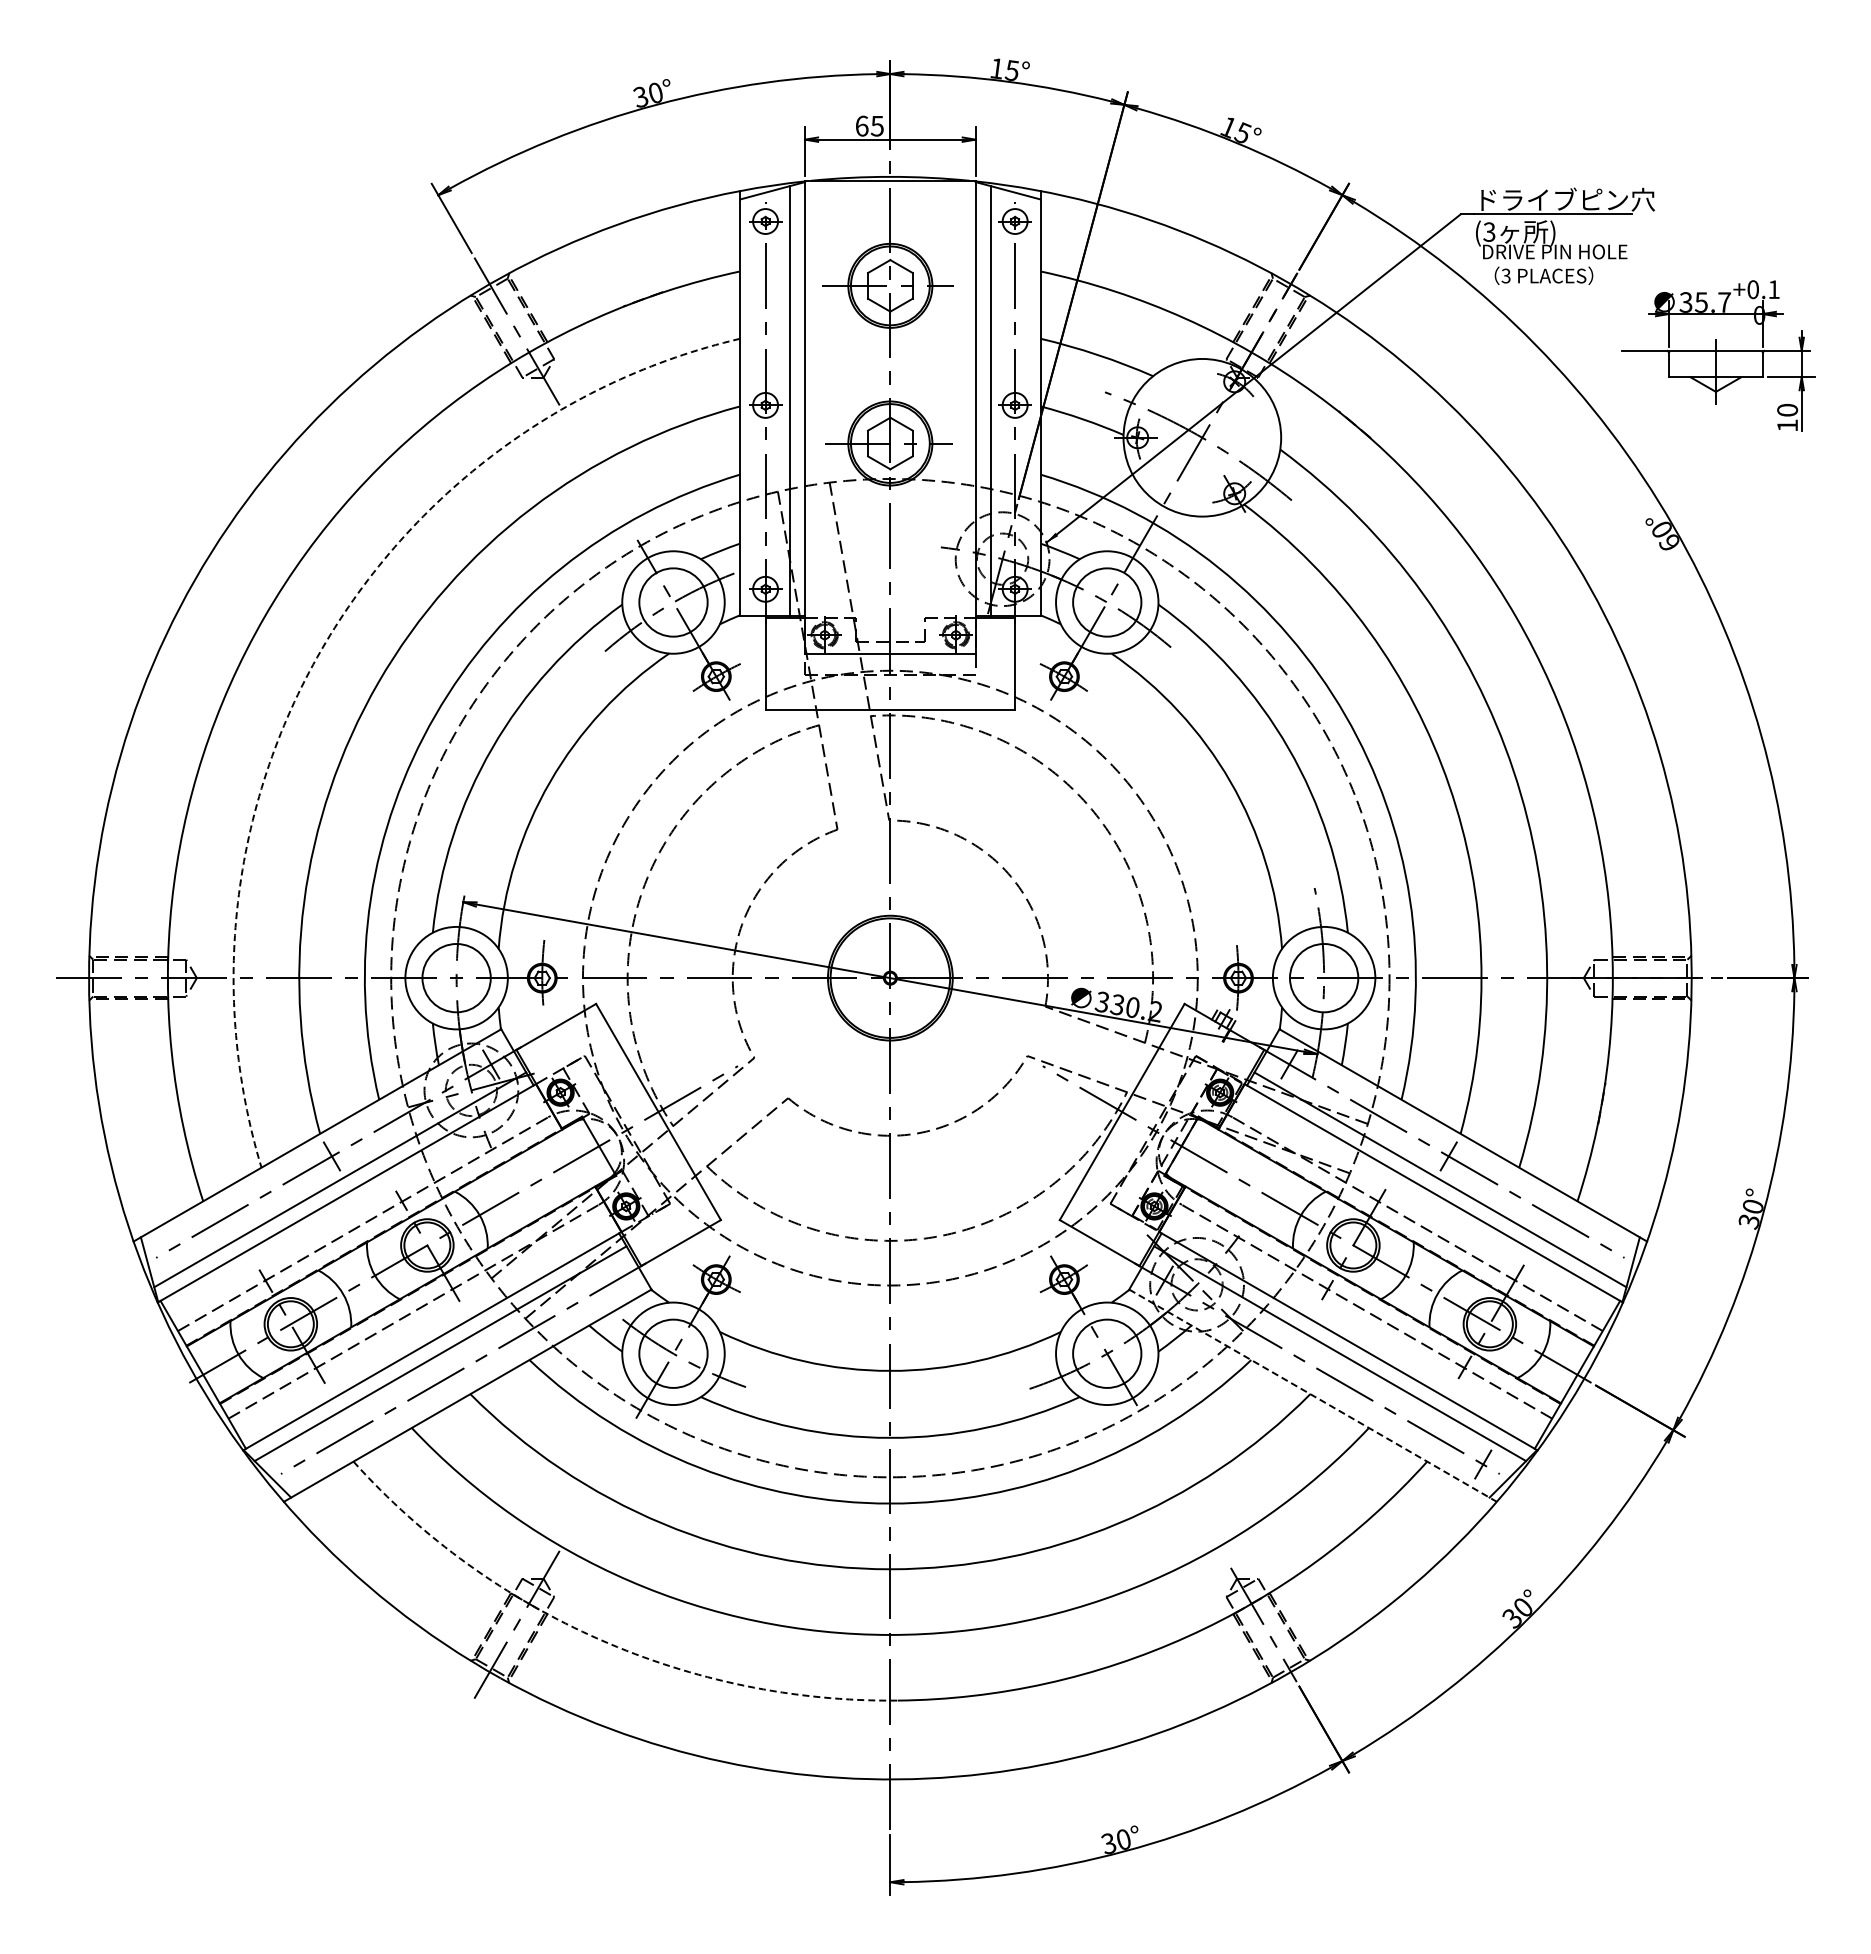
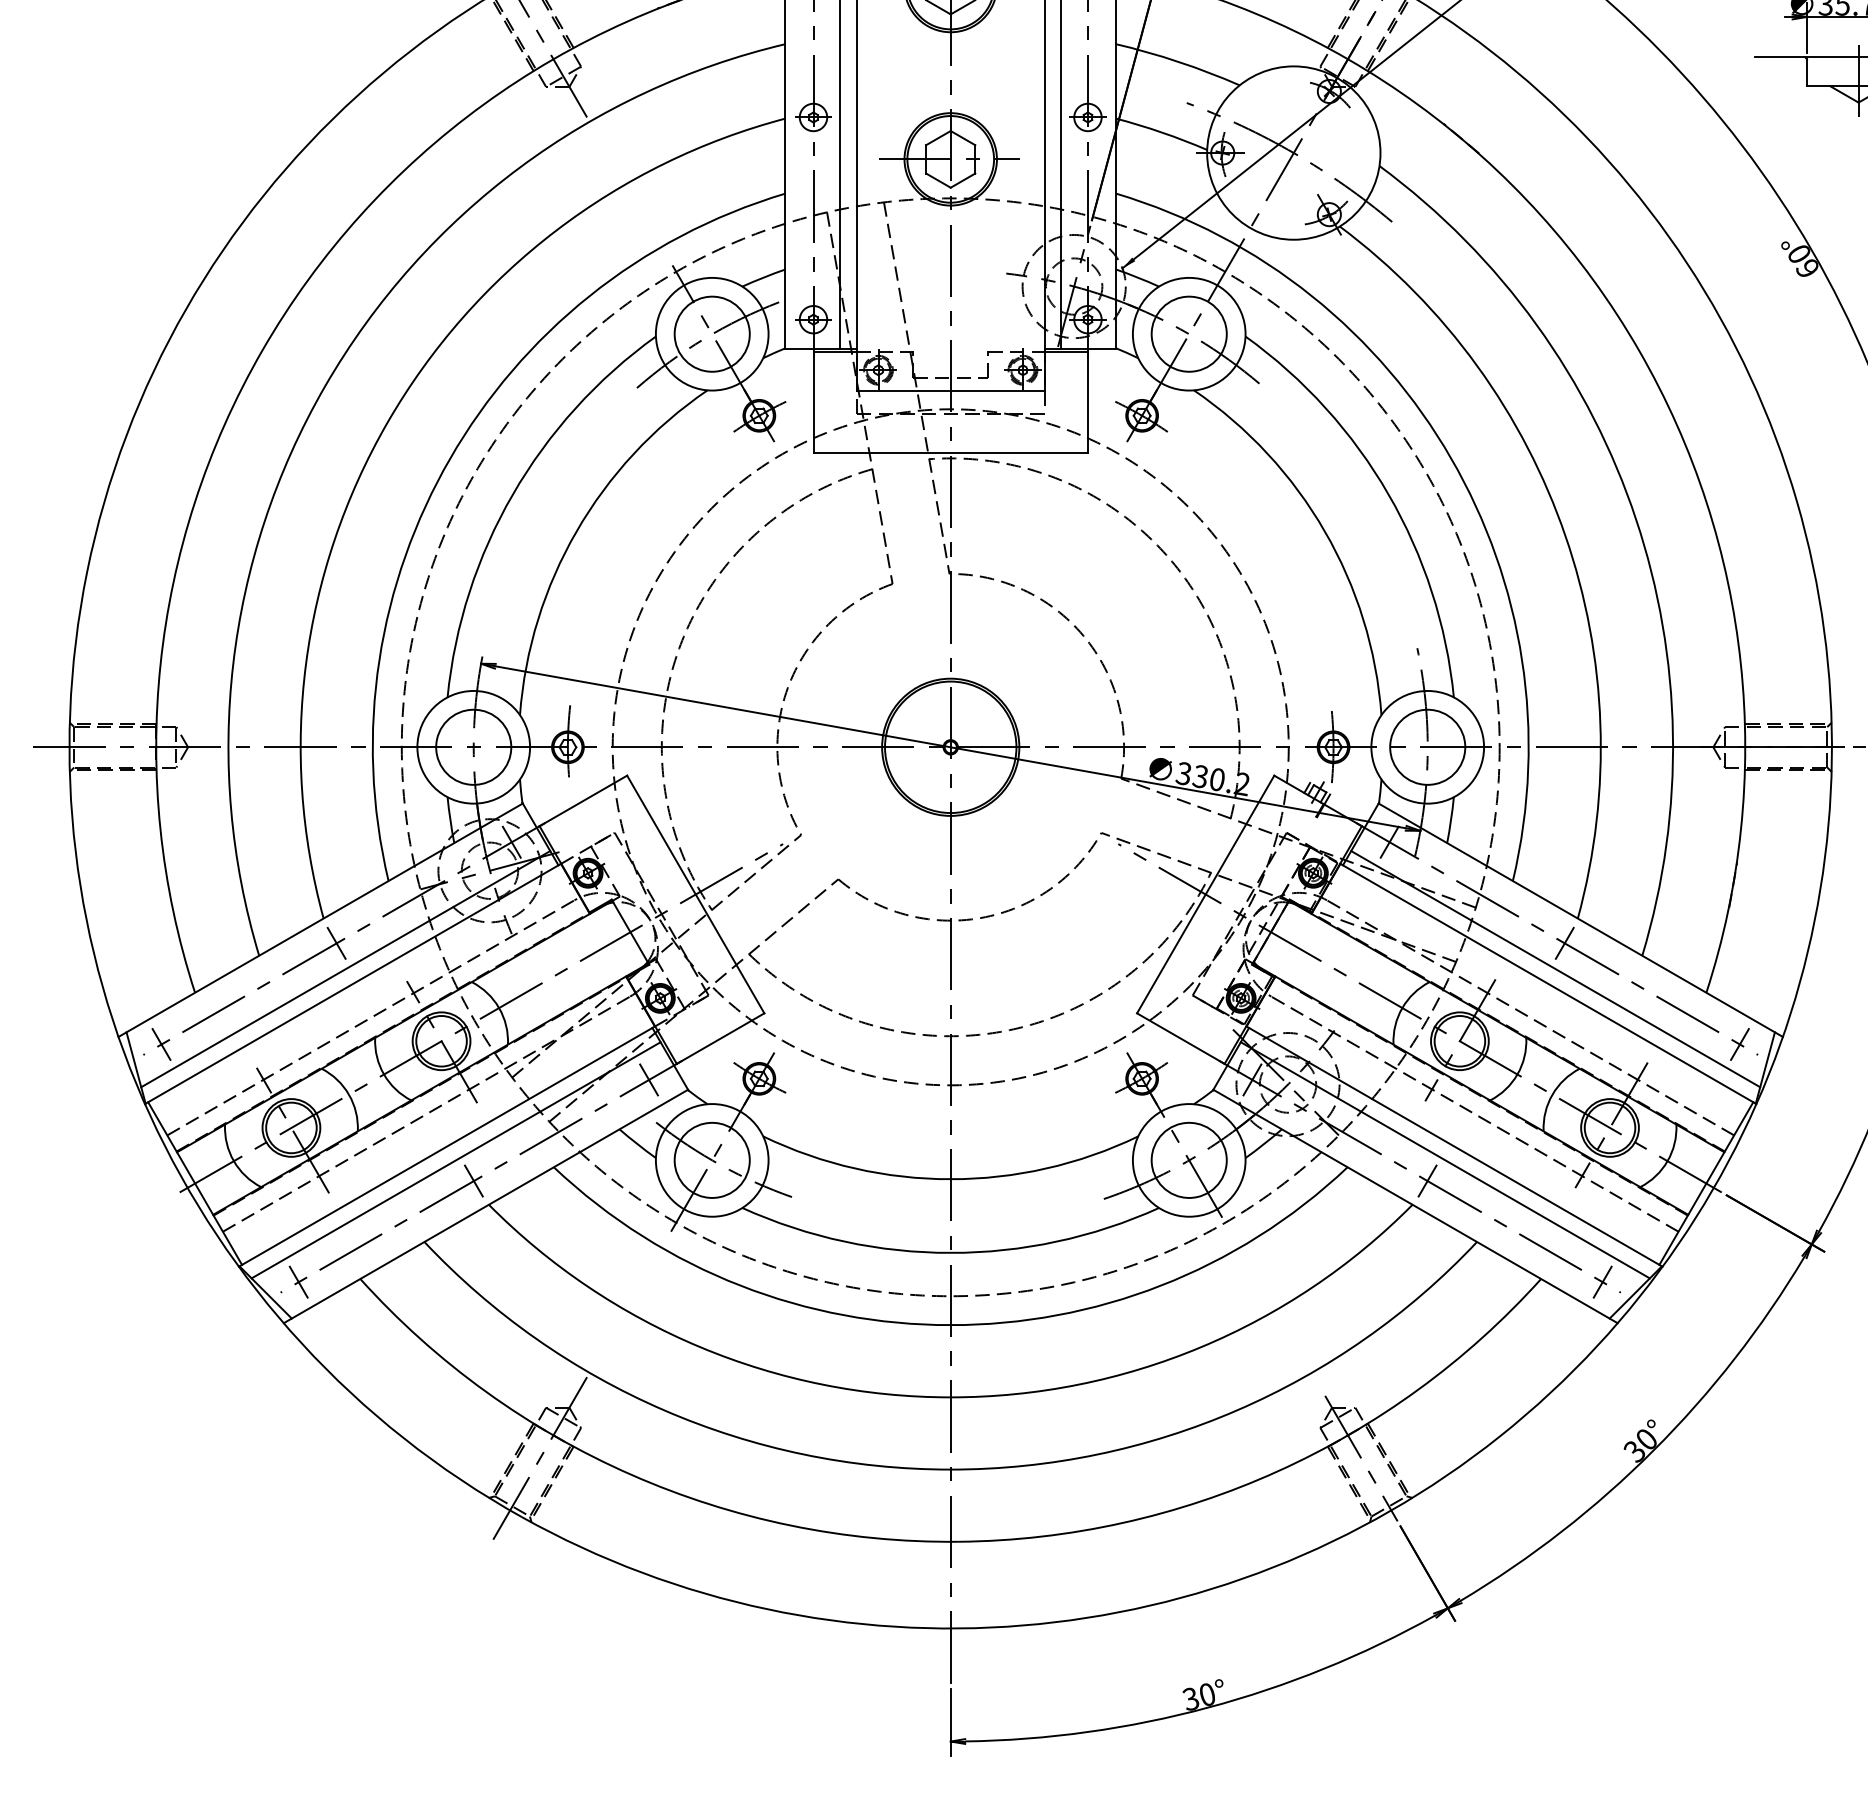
arc: (321, 649) -> (325, 385), dashed -> solid
line: (172, 1248) -> (161, 1044), added
line: (1607, 1248) -> (1739, 1044), added
line: (615, 1280) -> (648, 1079), added
line: (456, 1372) -> (473, 1180), added
line: (1323, 1372) -> (1427, 1180), added
line: (1313, 1395) -> (1416, 1206), dashed -> solid
line: (297, 1464) -> (298, 1282), added
arc: (599, 1639) -> (630, 1474), dashed -> solid

